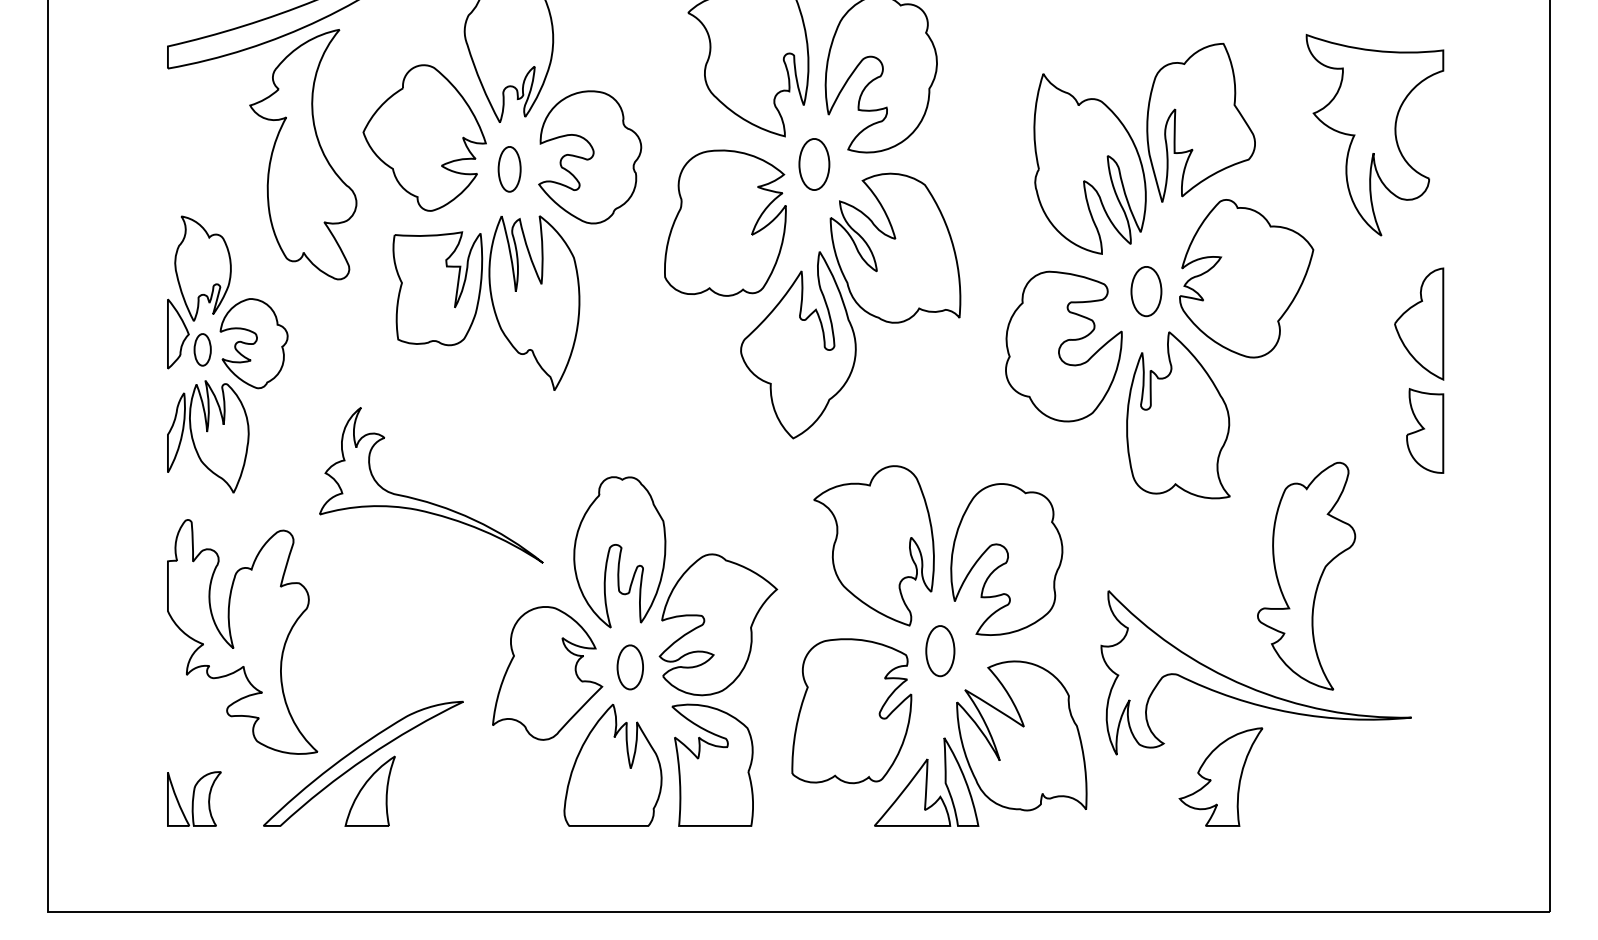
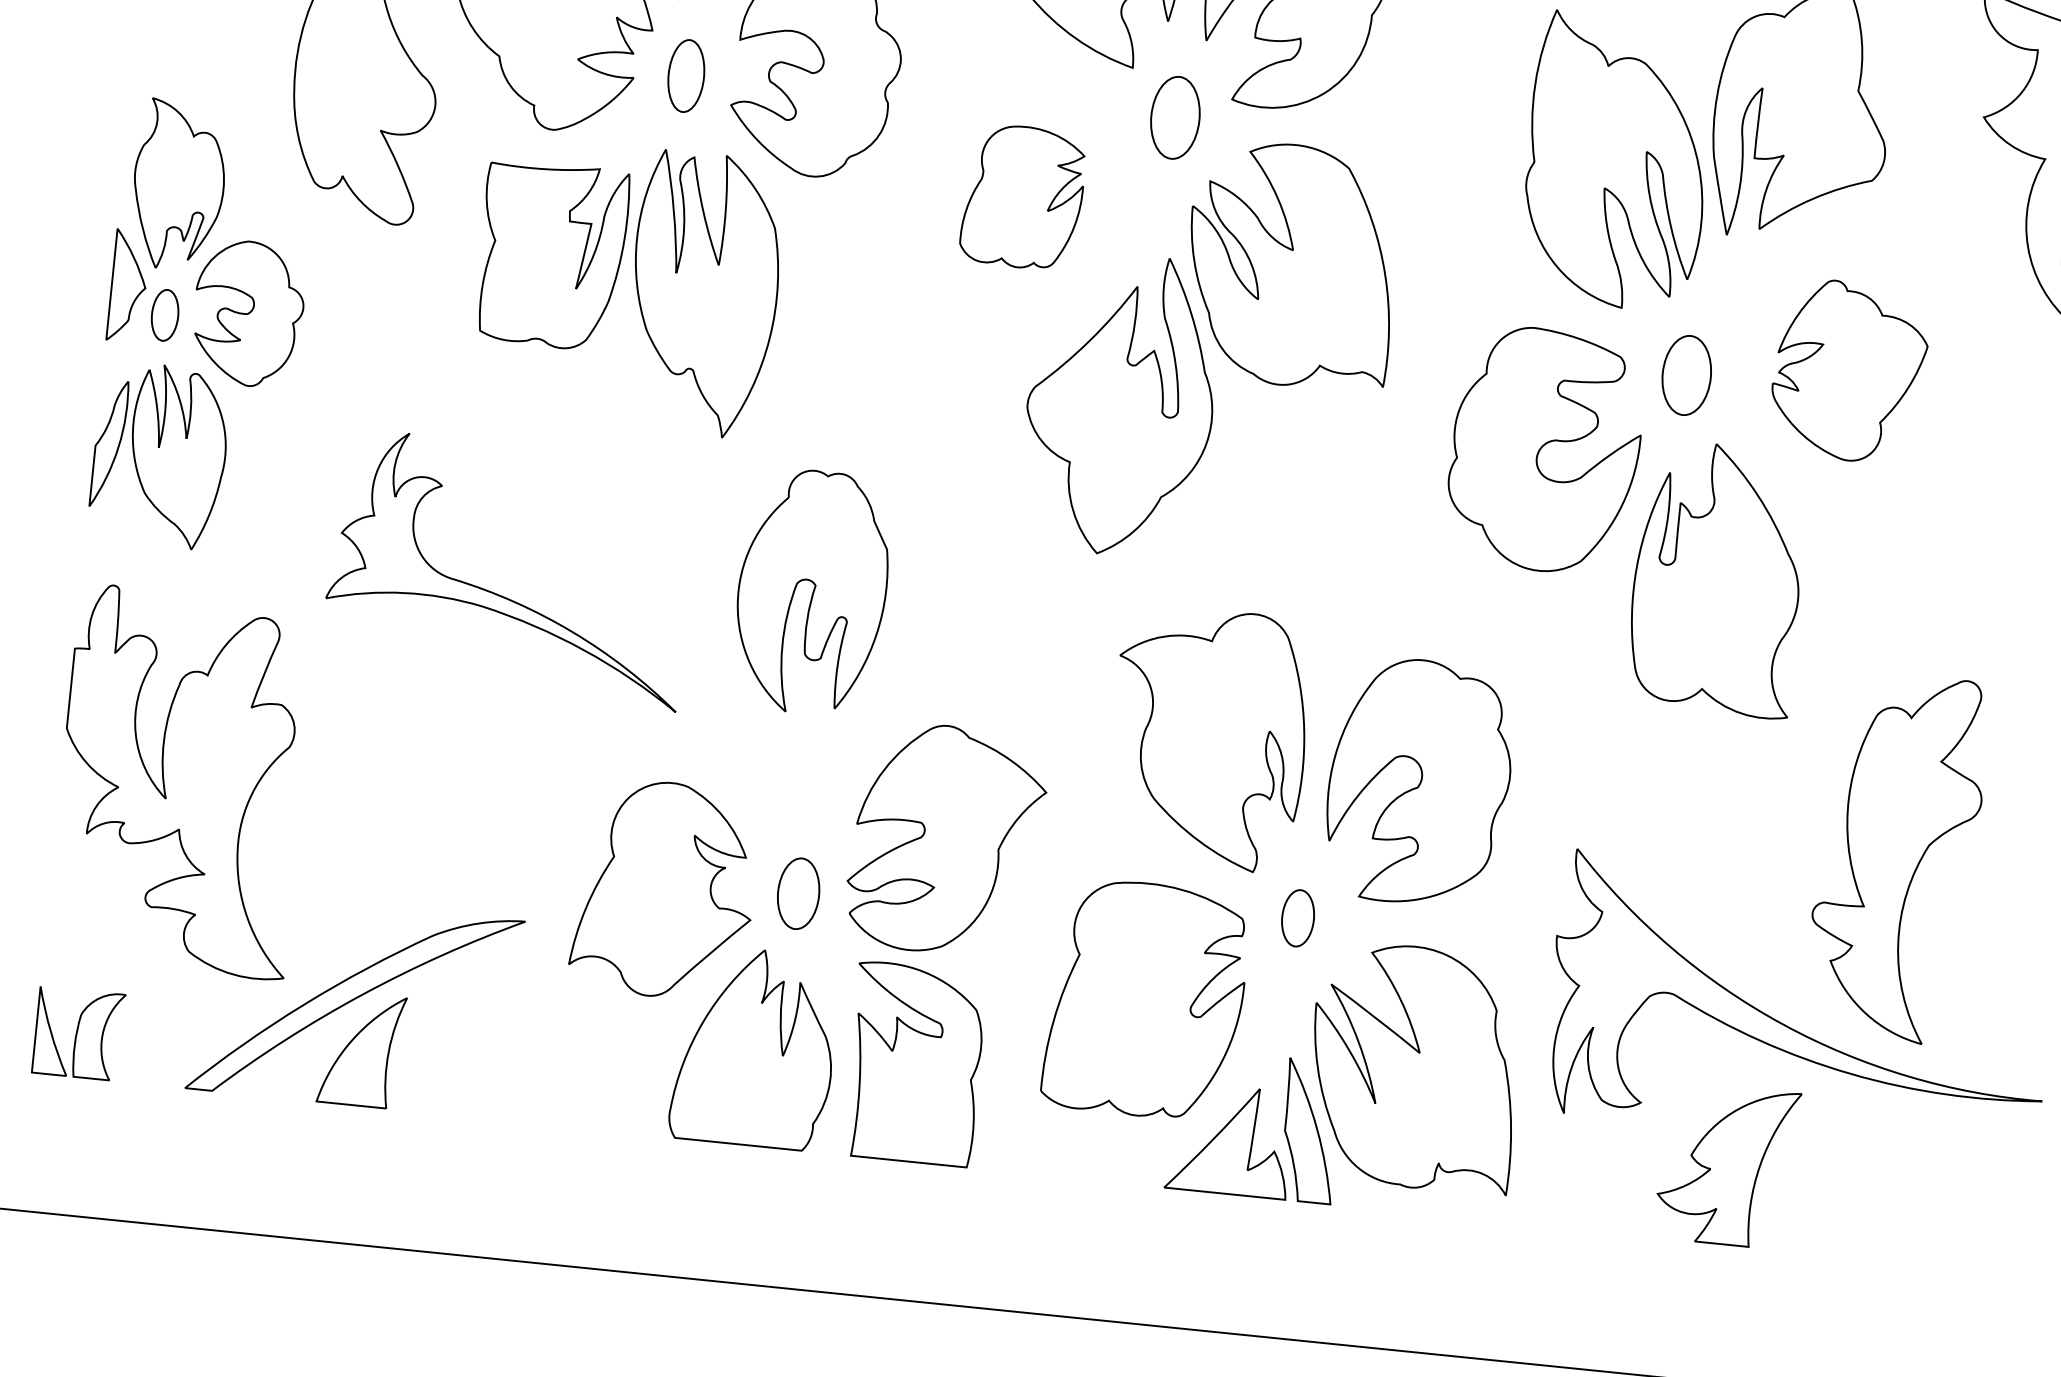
part: (725, 222) -> (1023, 196), size x0.6
part: (1246, 278) -> (1849, 370), size x0.7
part: (619, 552) -> (811, 592), moved
part: (940, 651) -> (1298, 918), size x0.7

